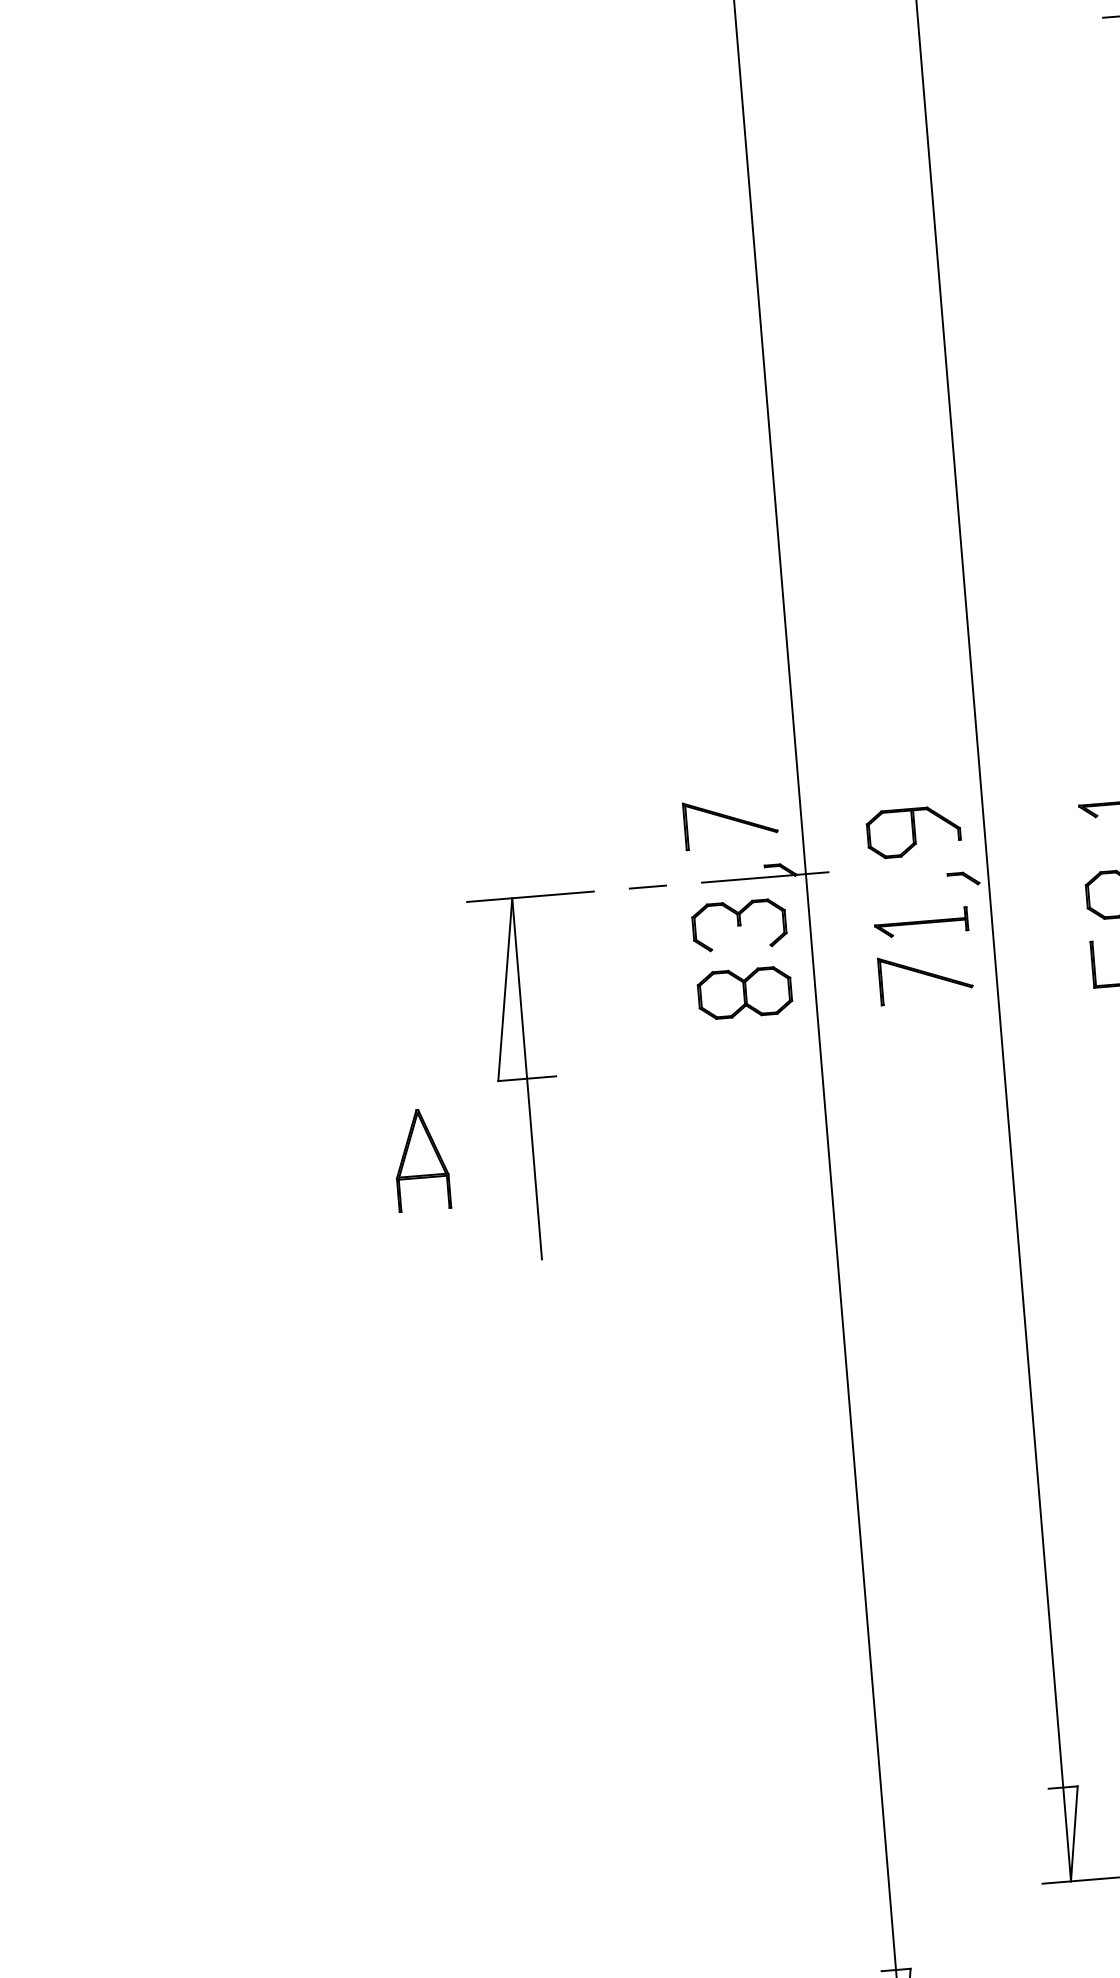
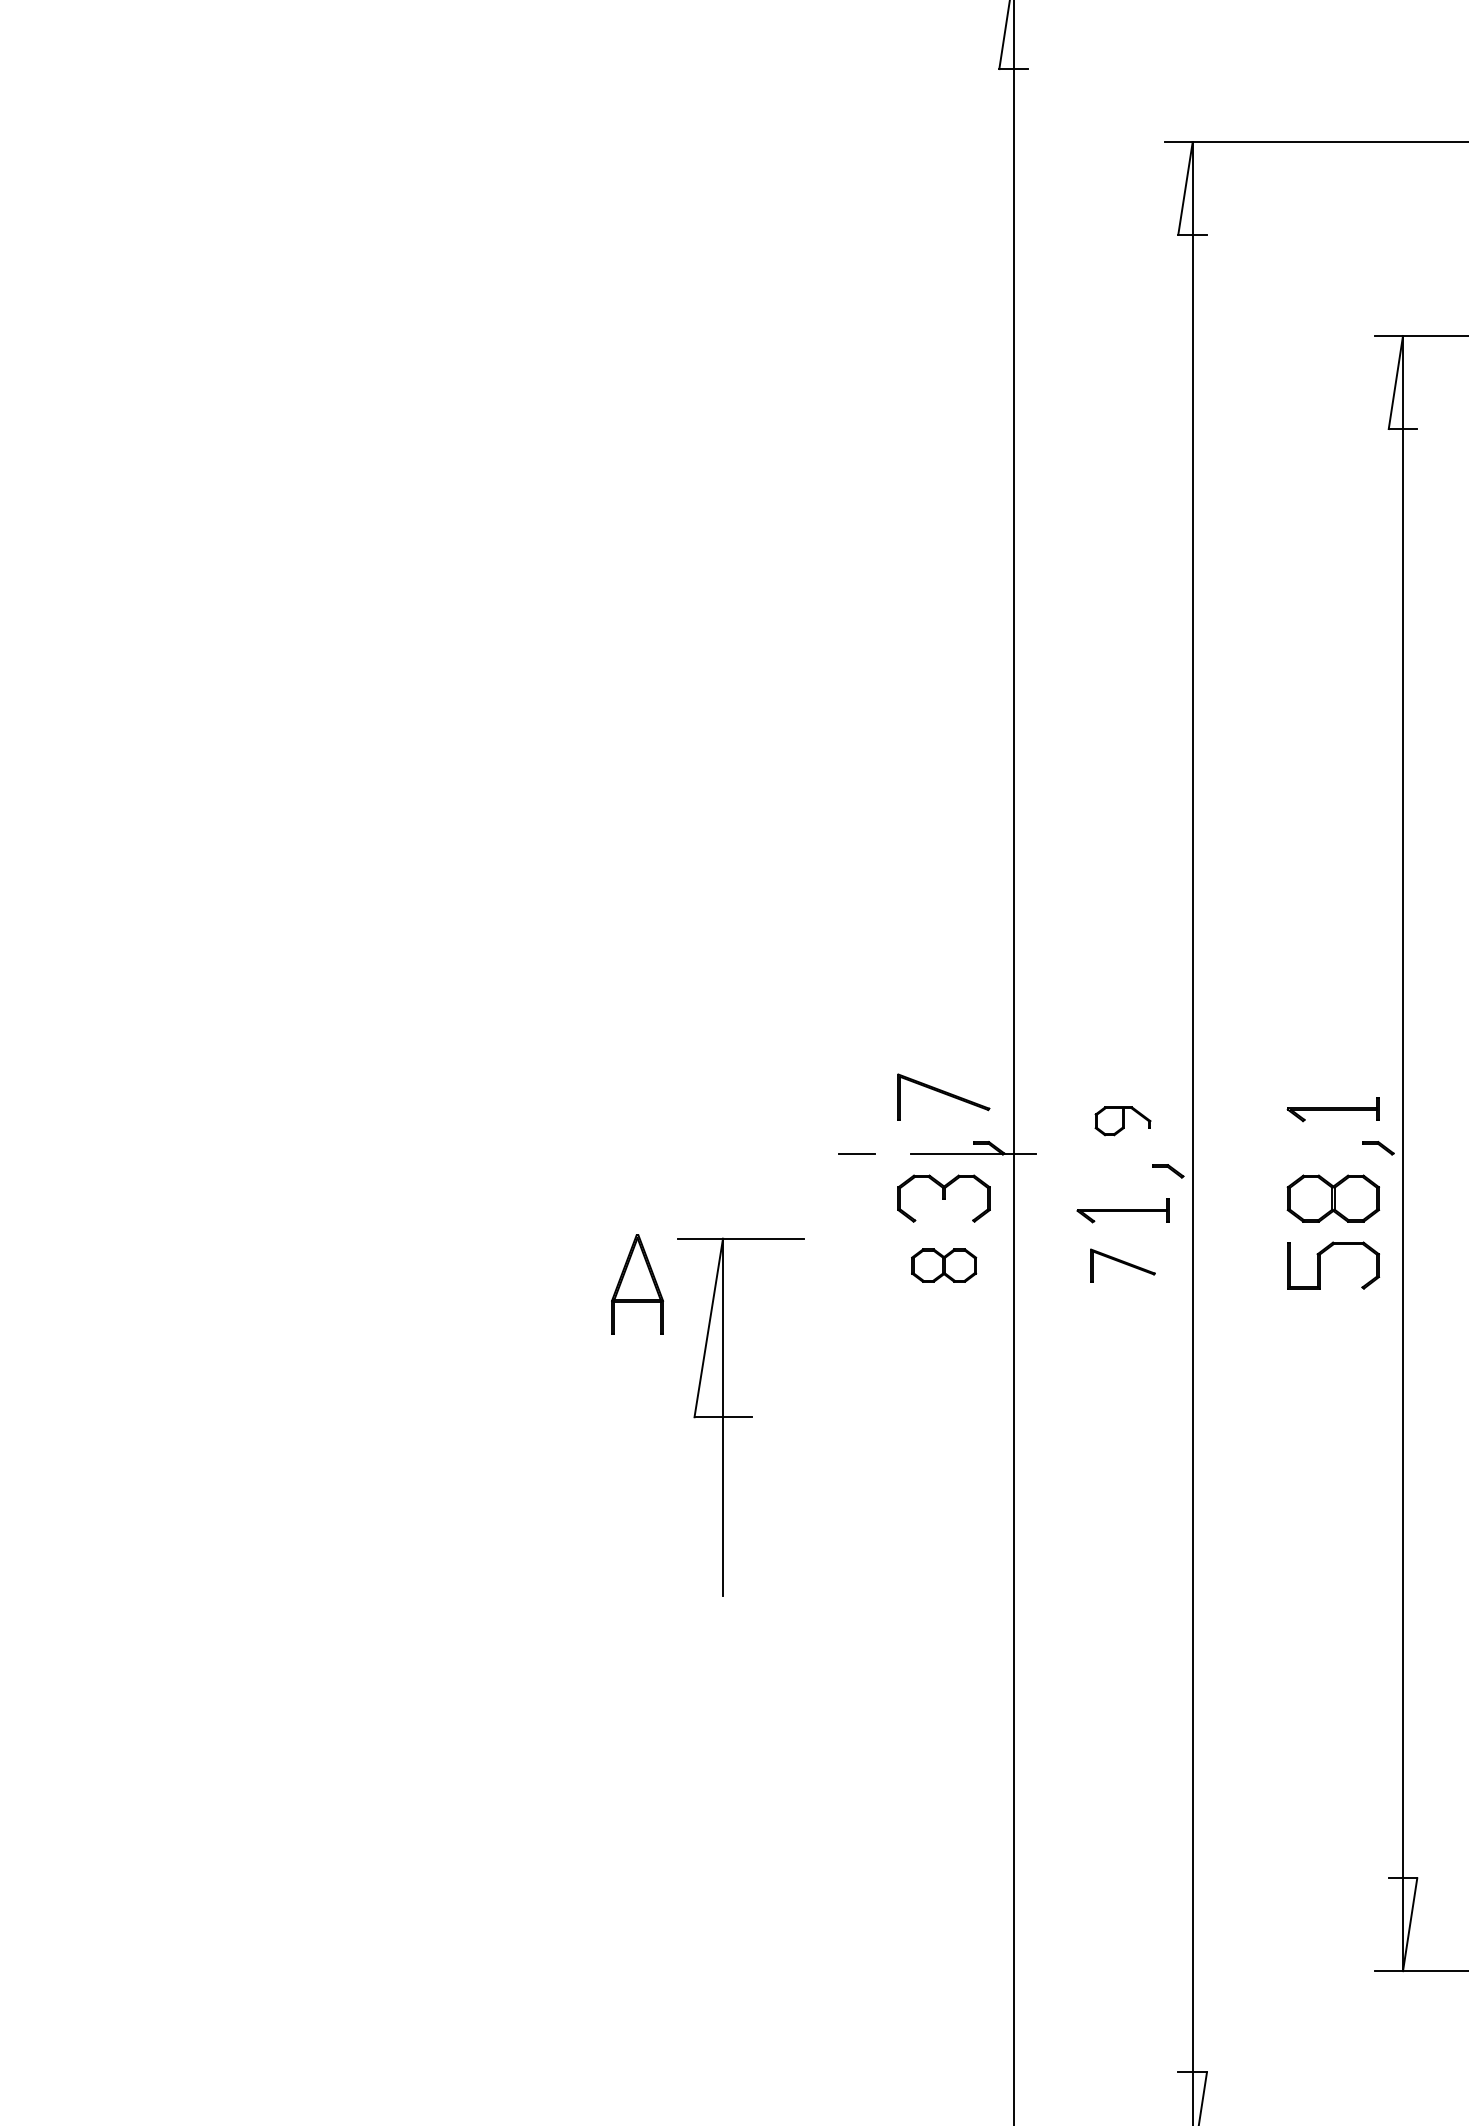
part: (913, 832) -> (1122, 1121), size x0.6
part: (925, 978) -> (1122, 1265), size x0.7
part: (744, 992) -> (943, 1265), size x0.7
part: (544, 1076) -> (740, 1416), moved
part: (421, 1159) -> (637, 1284), moved

